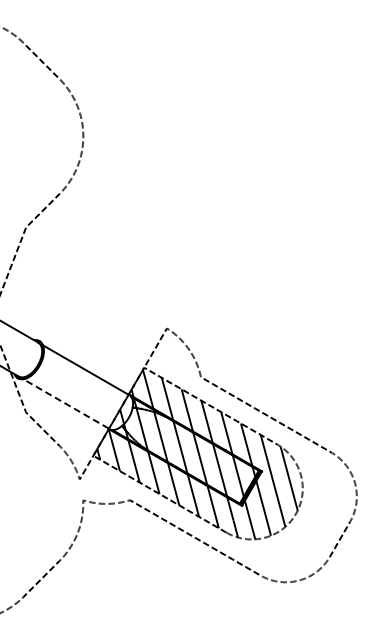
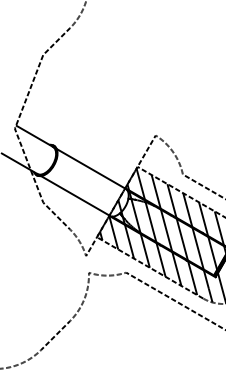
line: (65, 403) -> (74, 195), dashed -> solid

